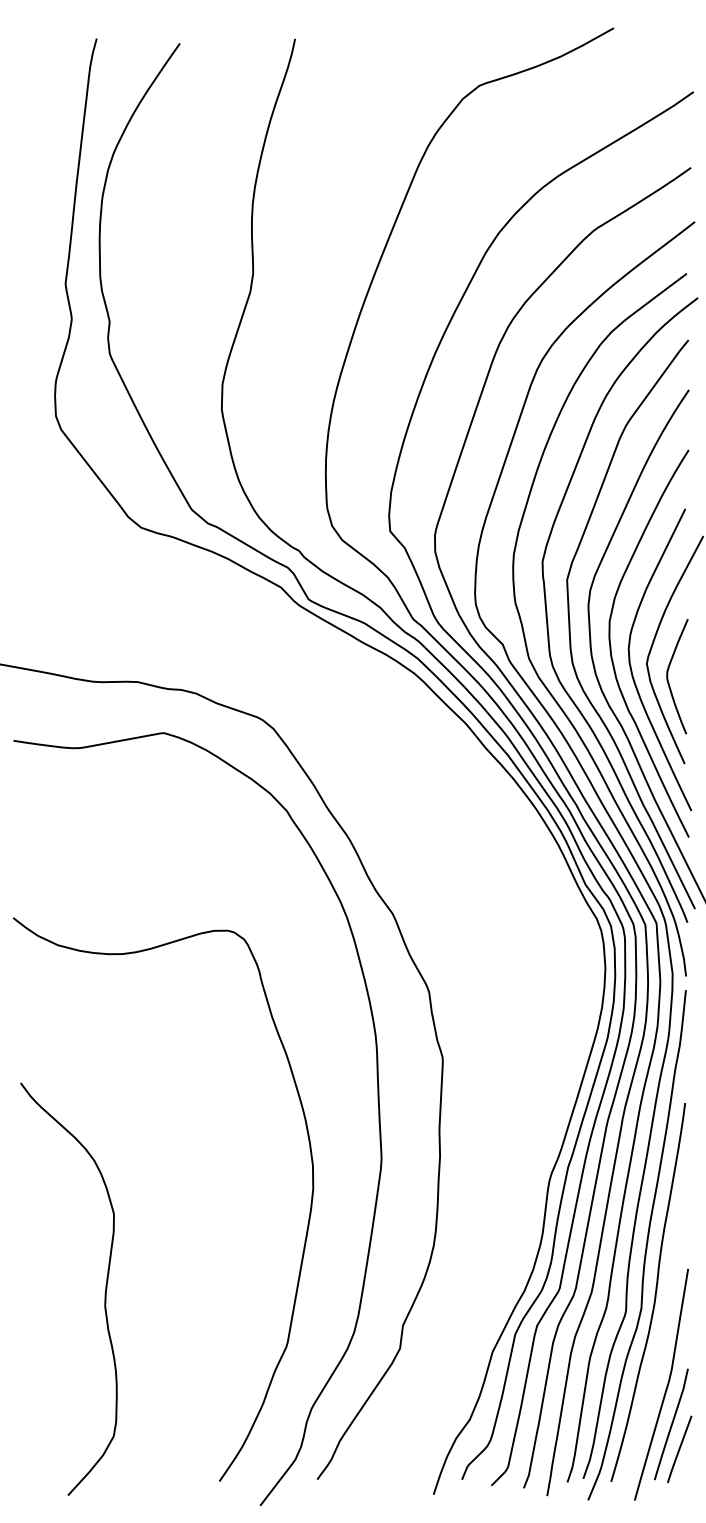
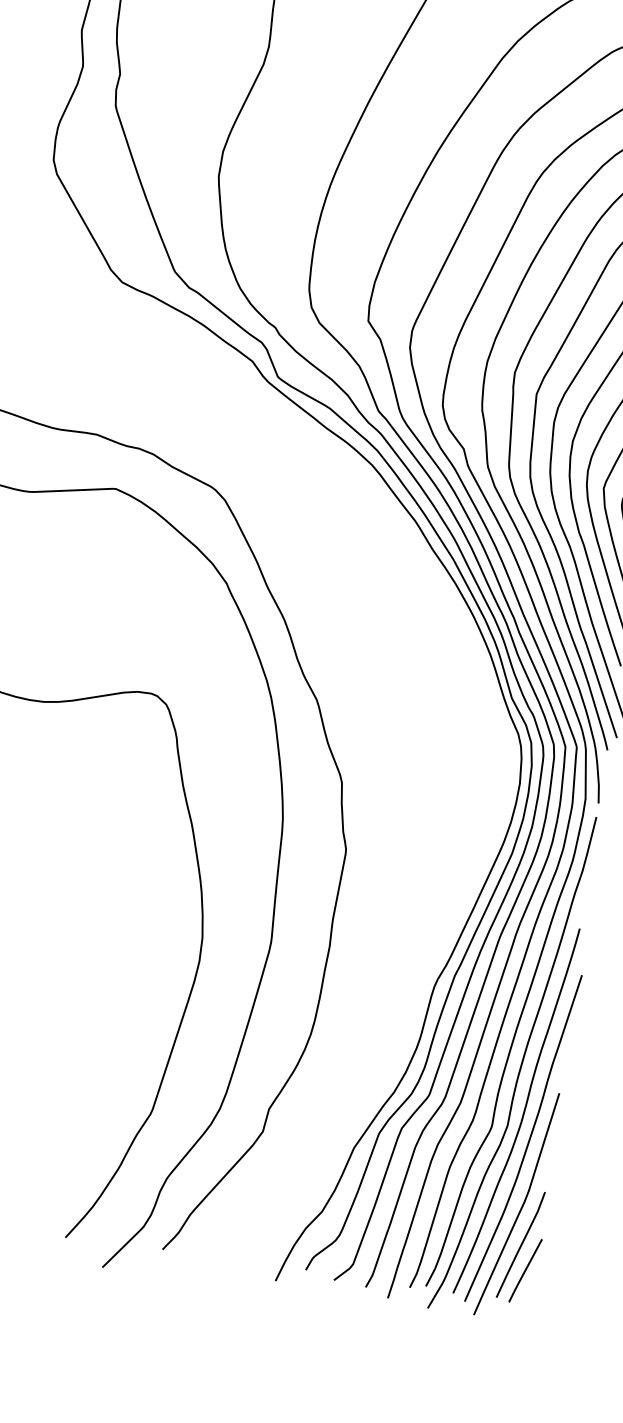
curve: (663, 1321) -> (527, 1141), added

